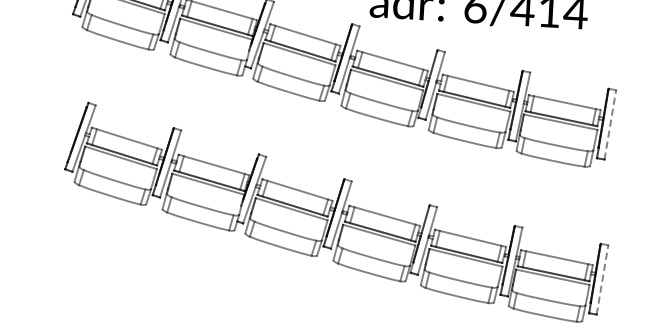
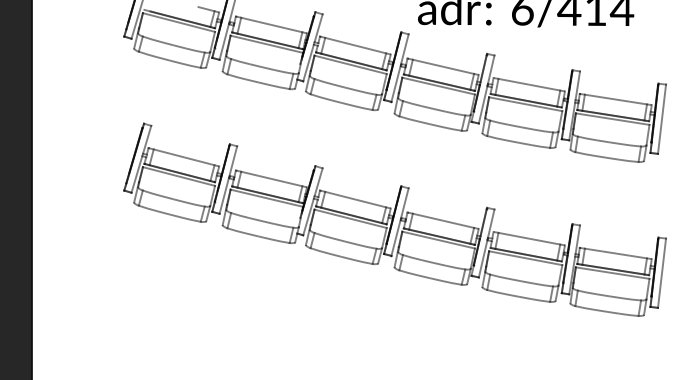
line: (610, 125) -> (662, 119), dashed -> solid
line: (602, 280) -> (662, 273), dashed -> solid

